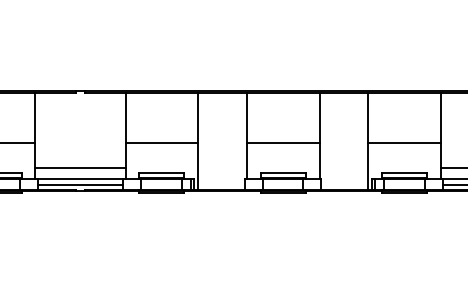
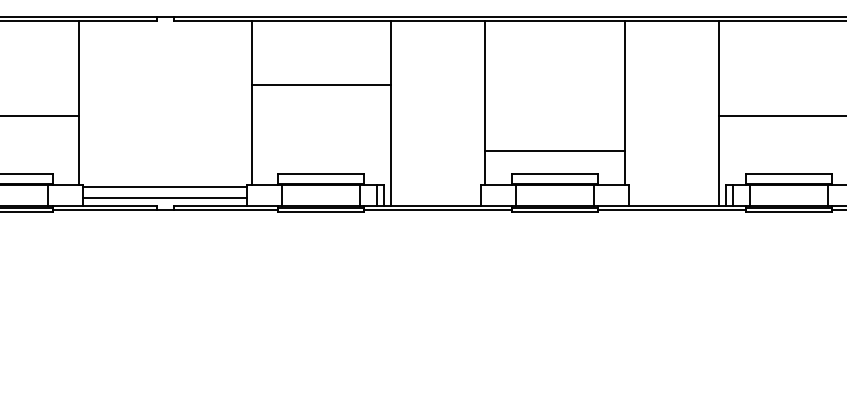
line: (161, 142) -> (321, 84), moved
line: (282, 142) -> (553, 150), moved
line: (80, 167) -> (165, 163), removed

